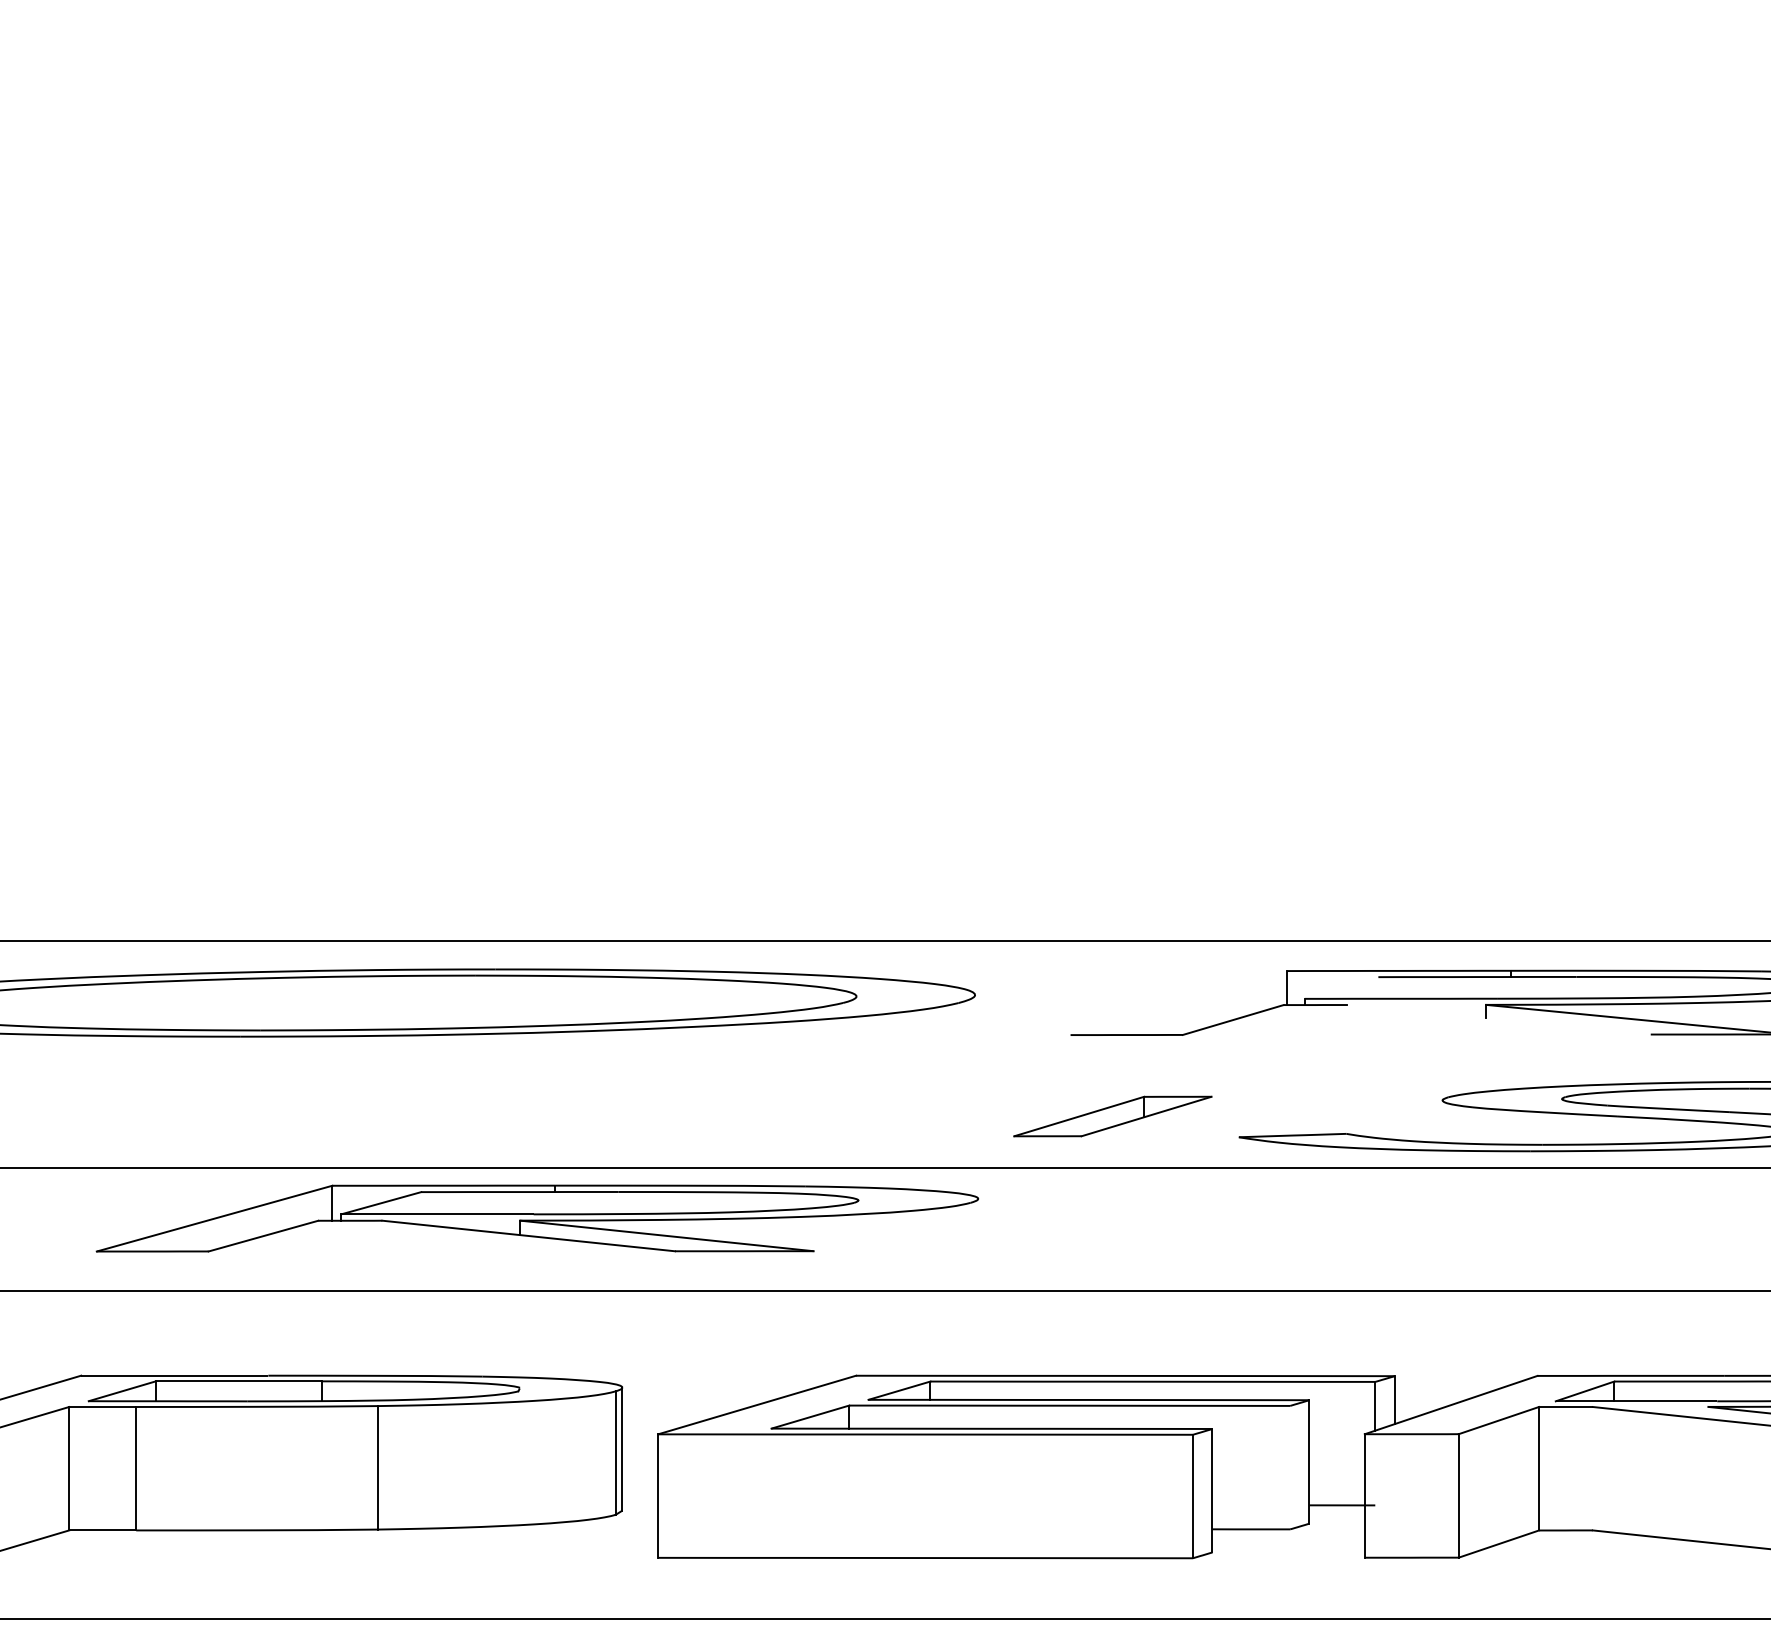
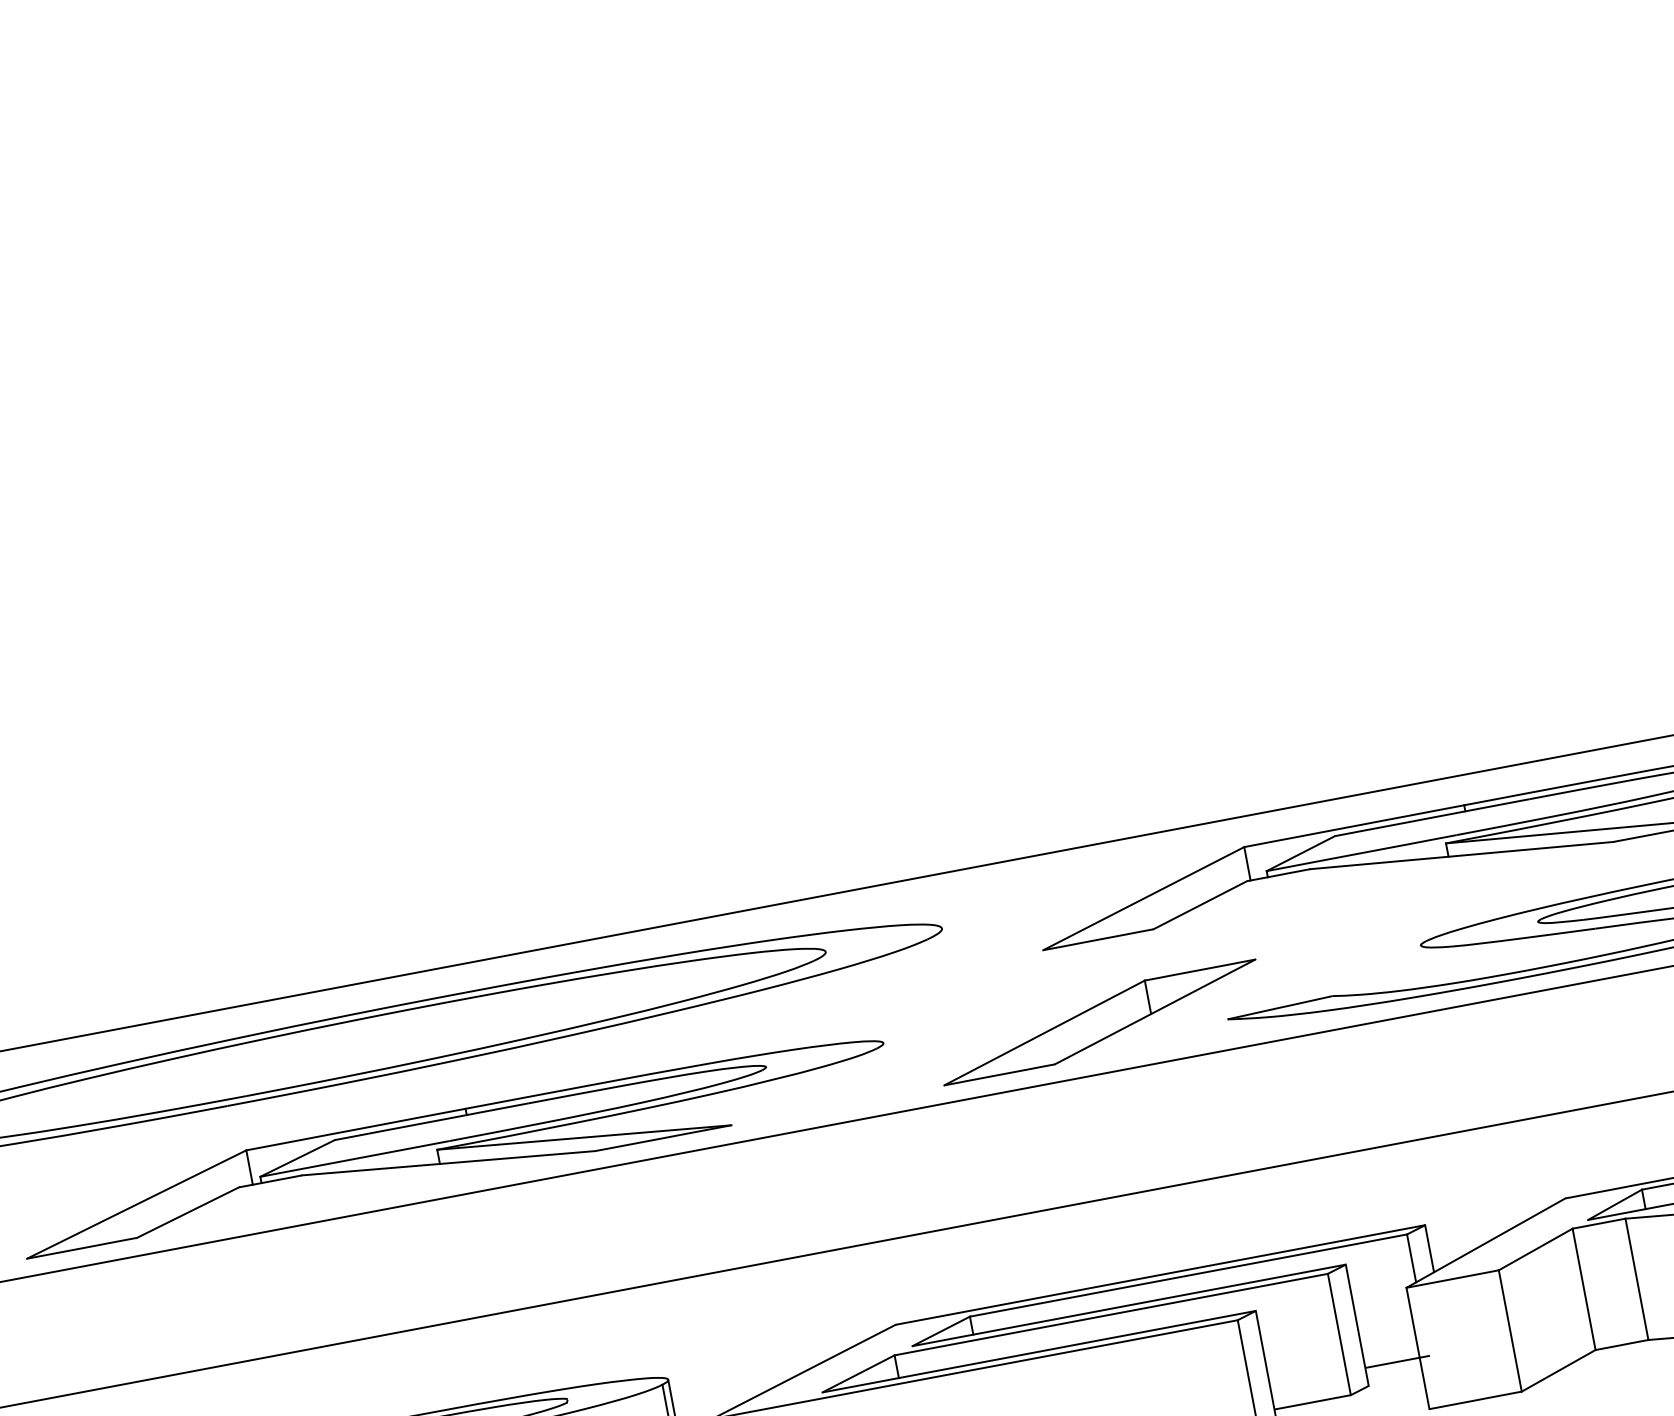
line: (1341, 987) -> (1300, 853), added
line: (1178, 1003) -> (1143, 899), added
line: (1498, 1019) -> (1460, 855), added
part: (1112, 1116) -> (1099, 1022), size x1.67
part: (537, 1218) -> (454, 1144), moved
line: (1290, 1467) -> (1339, 1334), added
line: (1592, 1468) -> (1636, 1279), added

